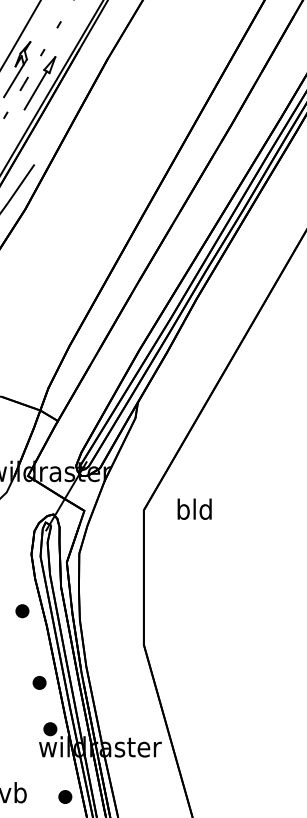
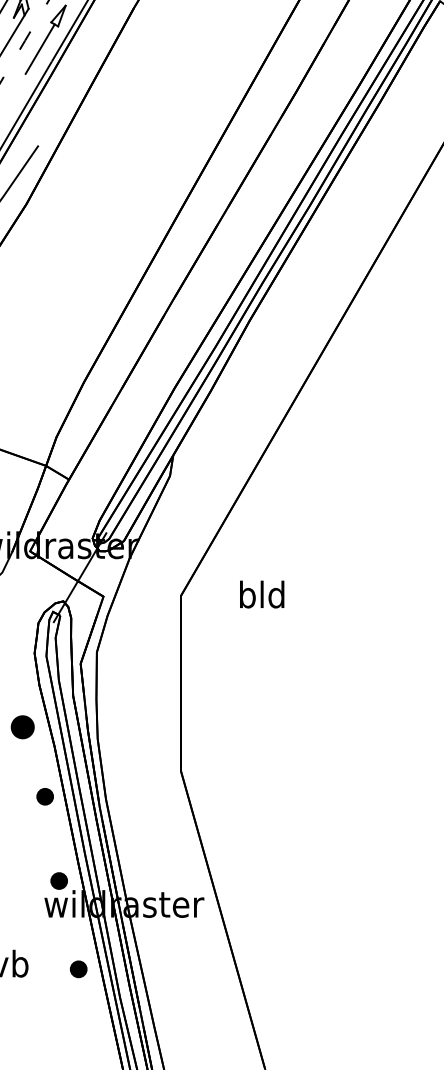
text: (194, 509) -> (262, 594), moved
part: (22, 611) -> (22, 727), size x1.4
part: (39, 682) -> (44, 796), moved

